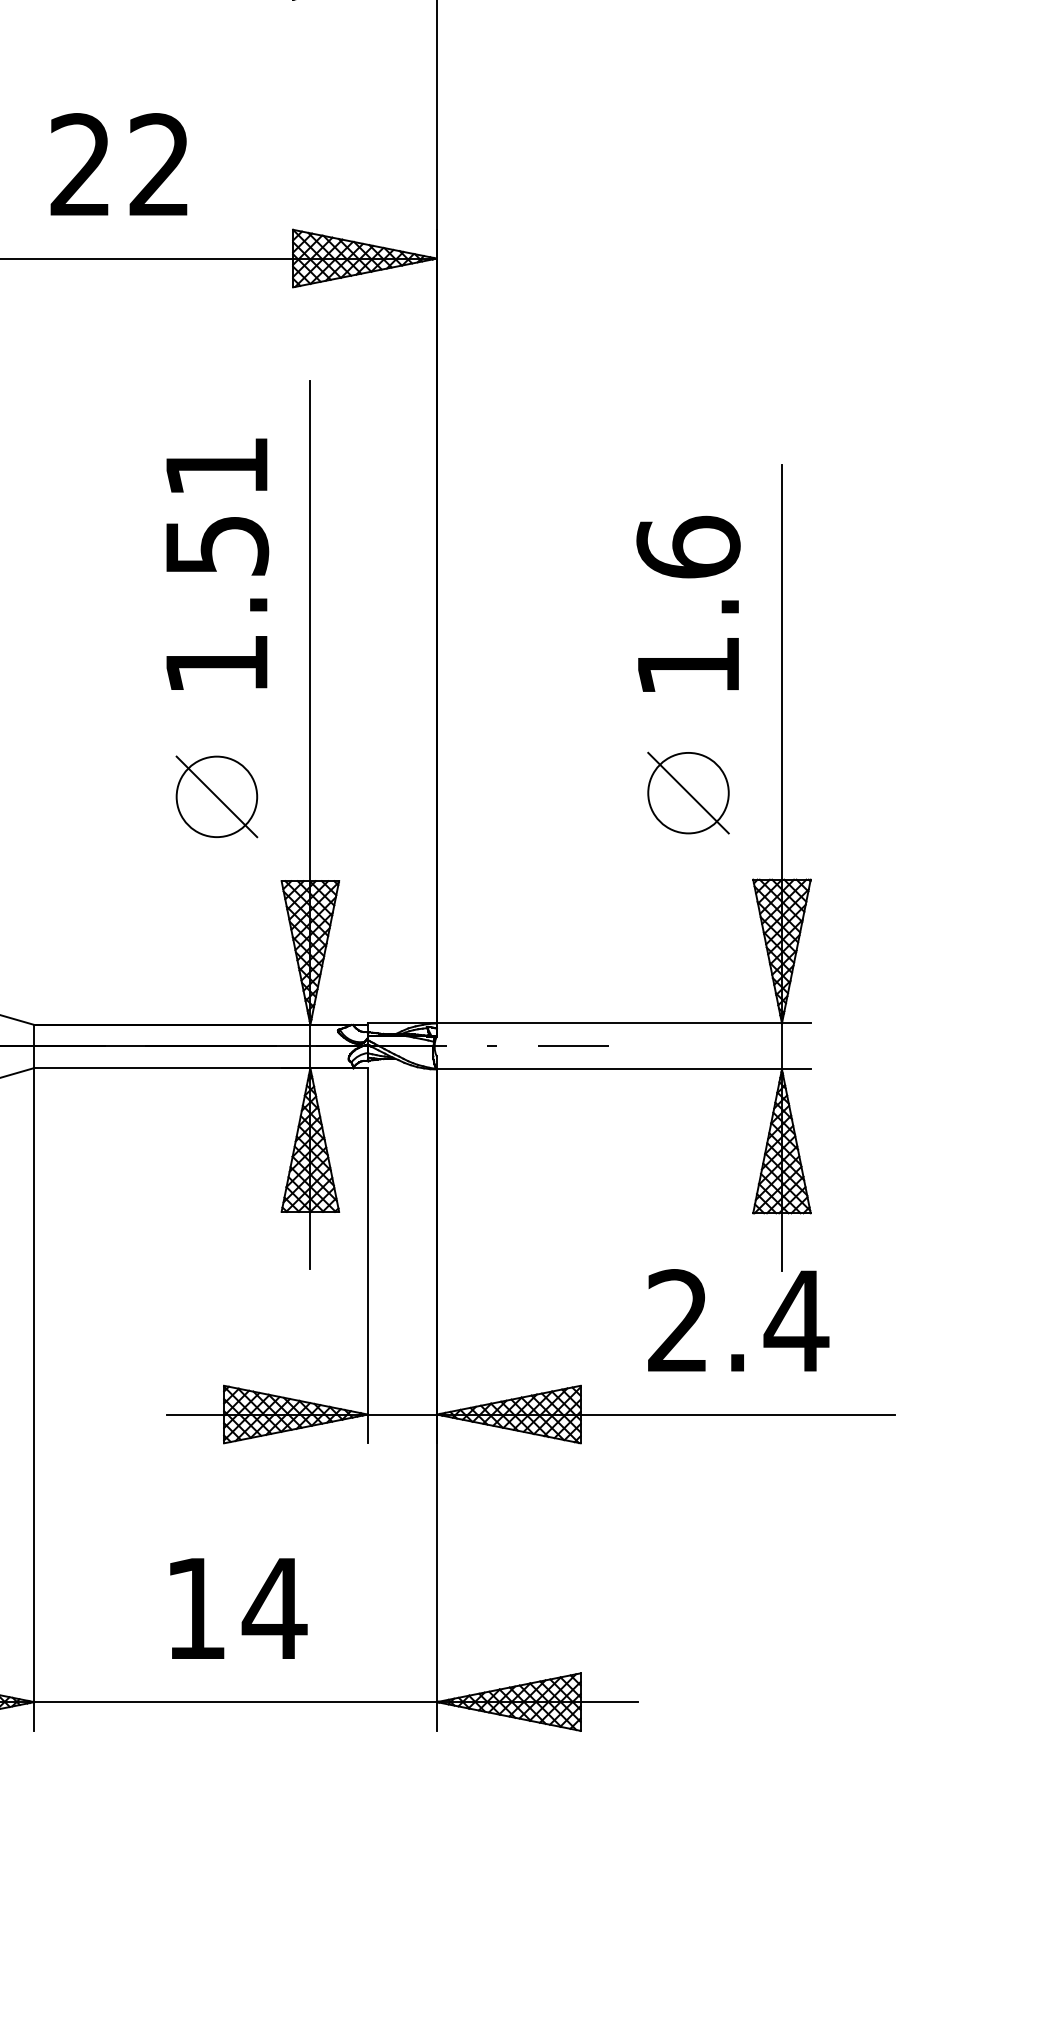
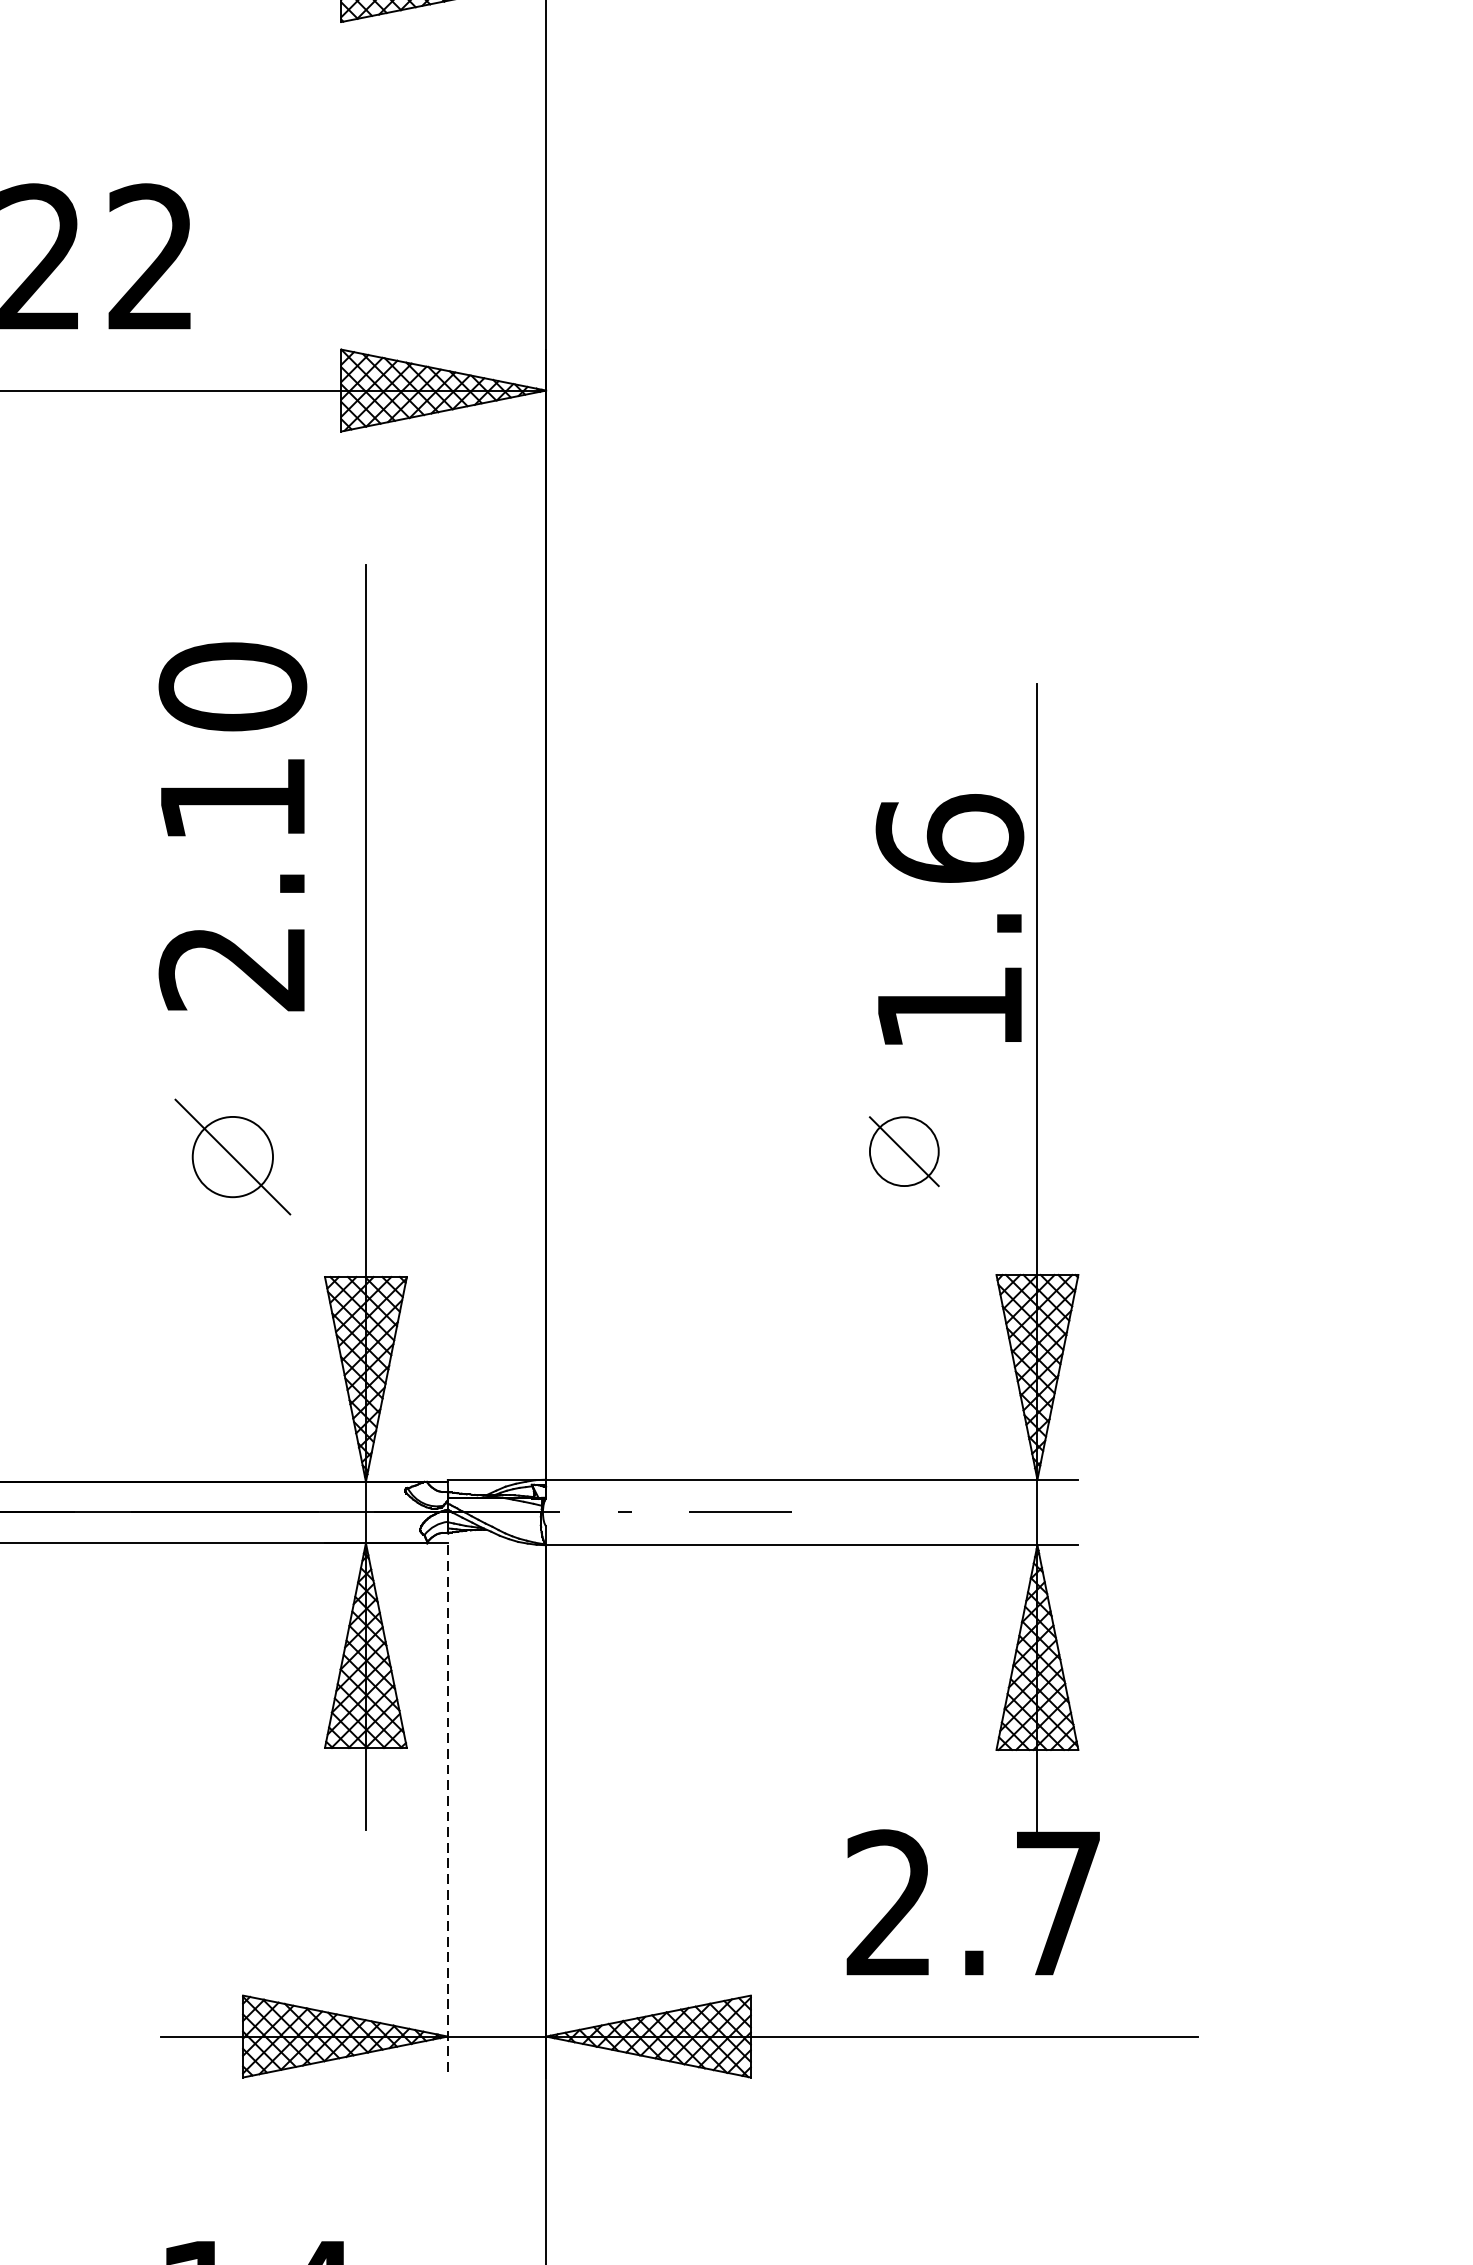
text: (216, 564) -> (232, 826), 1.51 -> 2.10
text: (688, 603) -> (949, 918), moved
part: (688, 792) -> (904, 1150), size x0.6
circle: (216, 796) -> (232, 1156), size x0.7
line: (367, 1256) -> (447, 1811), solid -> dashed
text: (796, 1320) -> (1058, 1902), 2.4 -> 2.7

